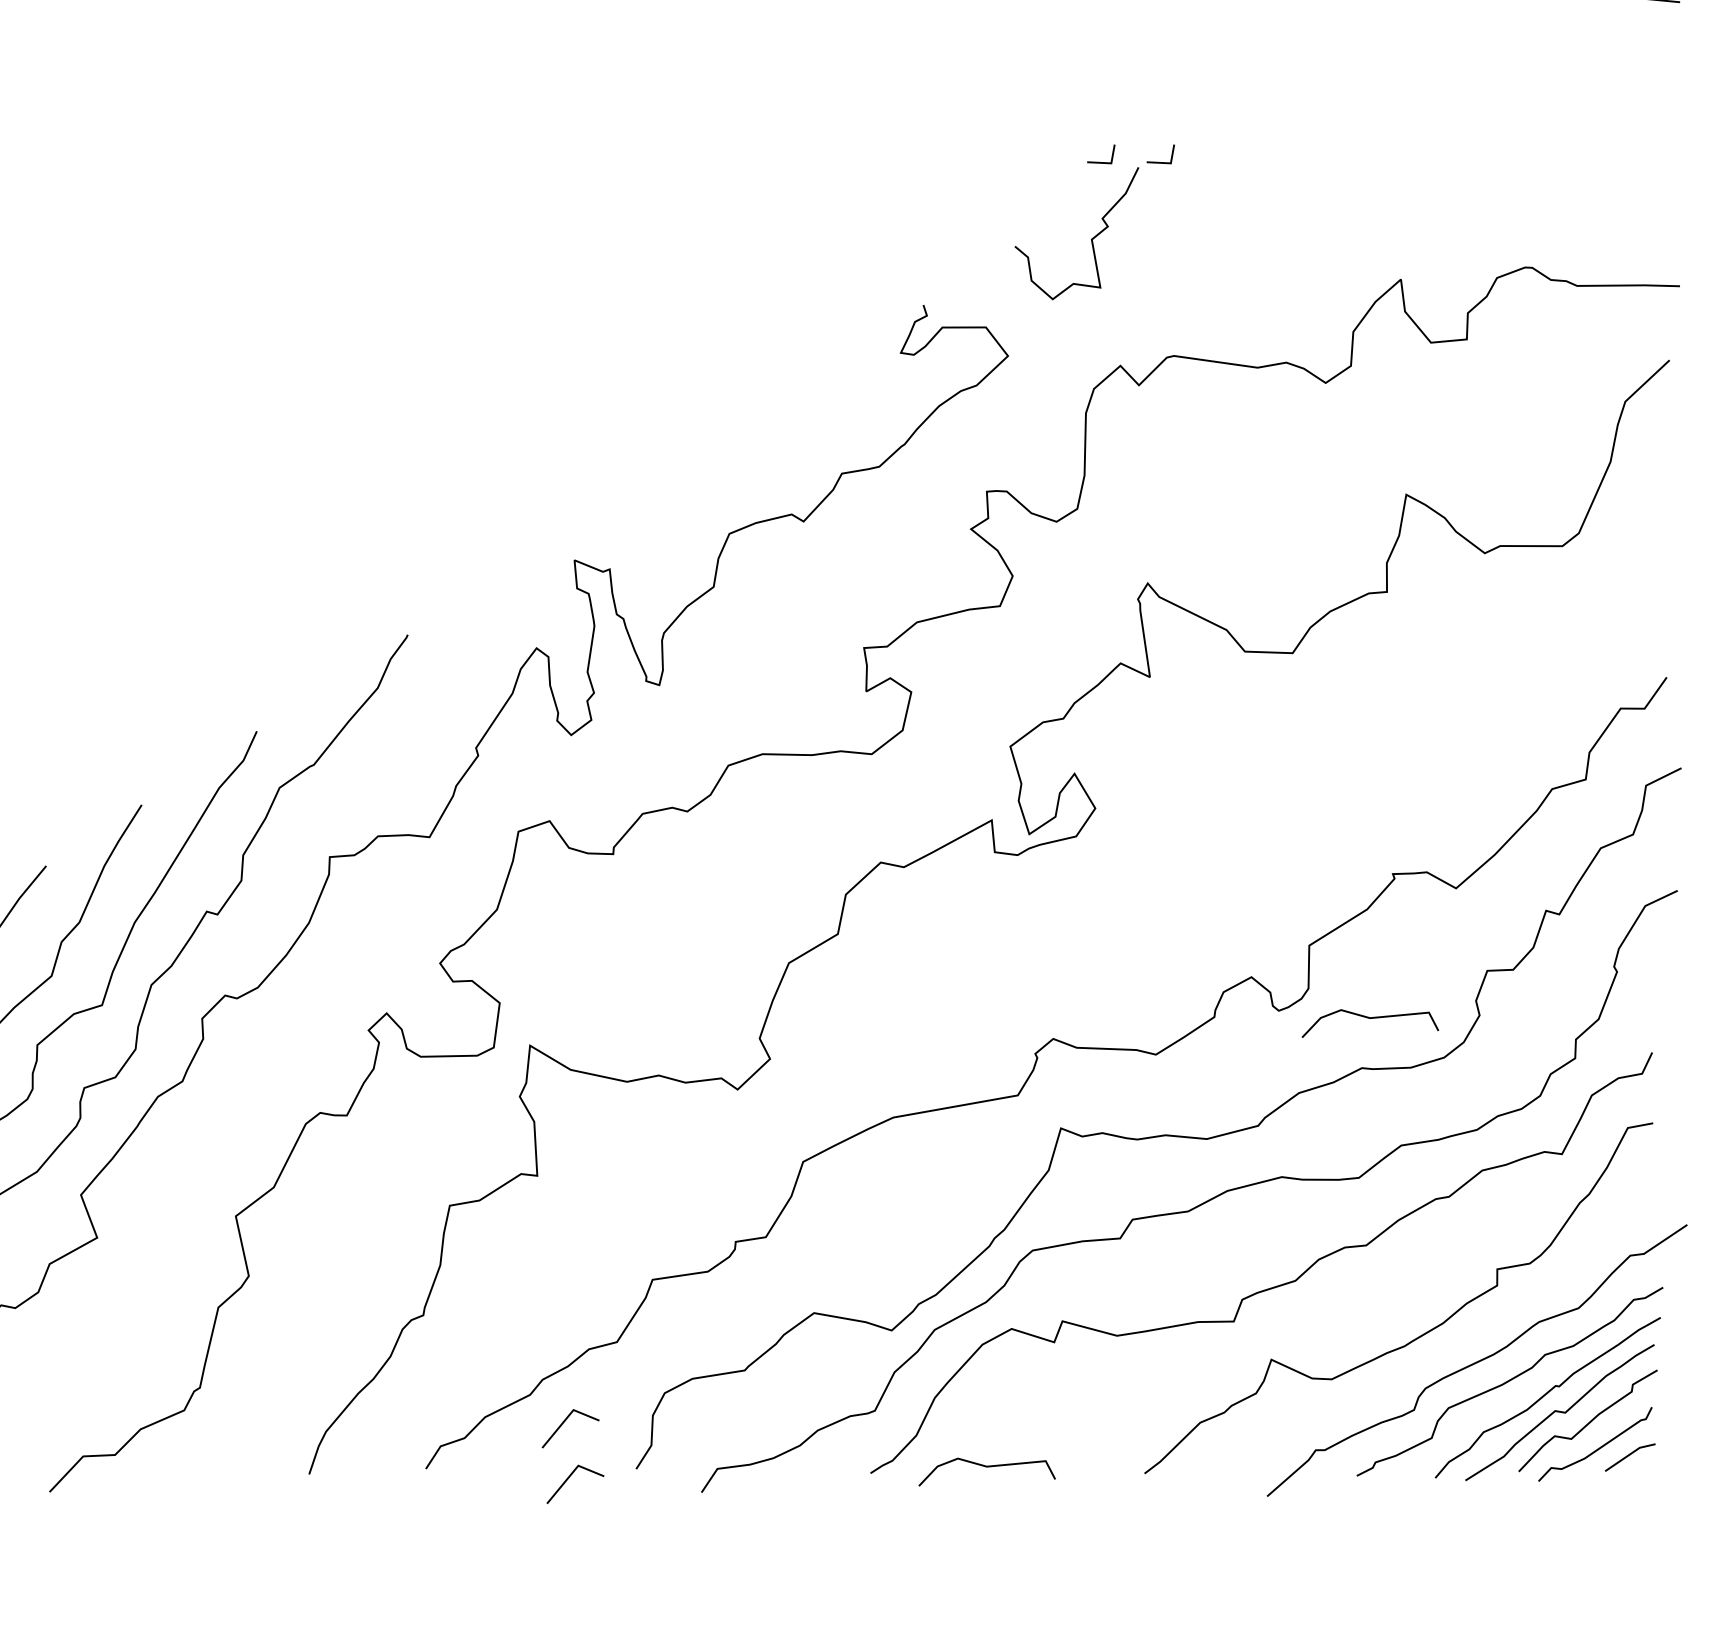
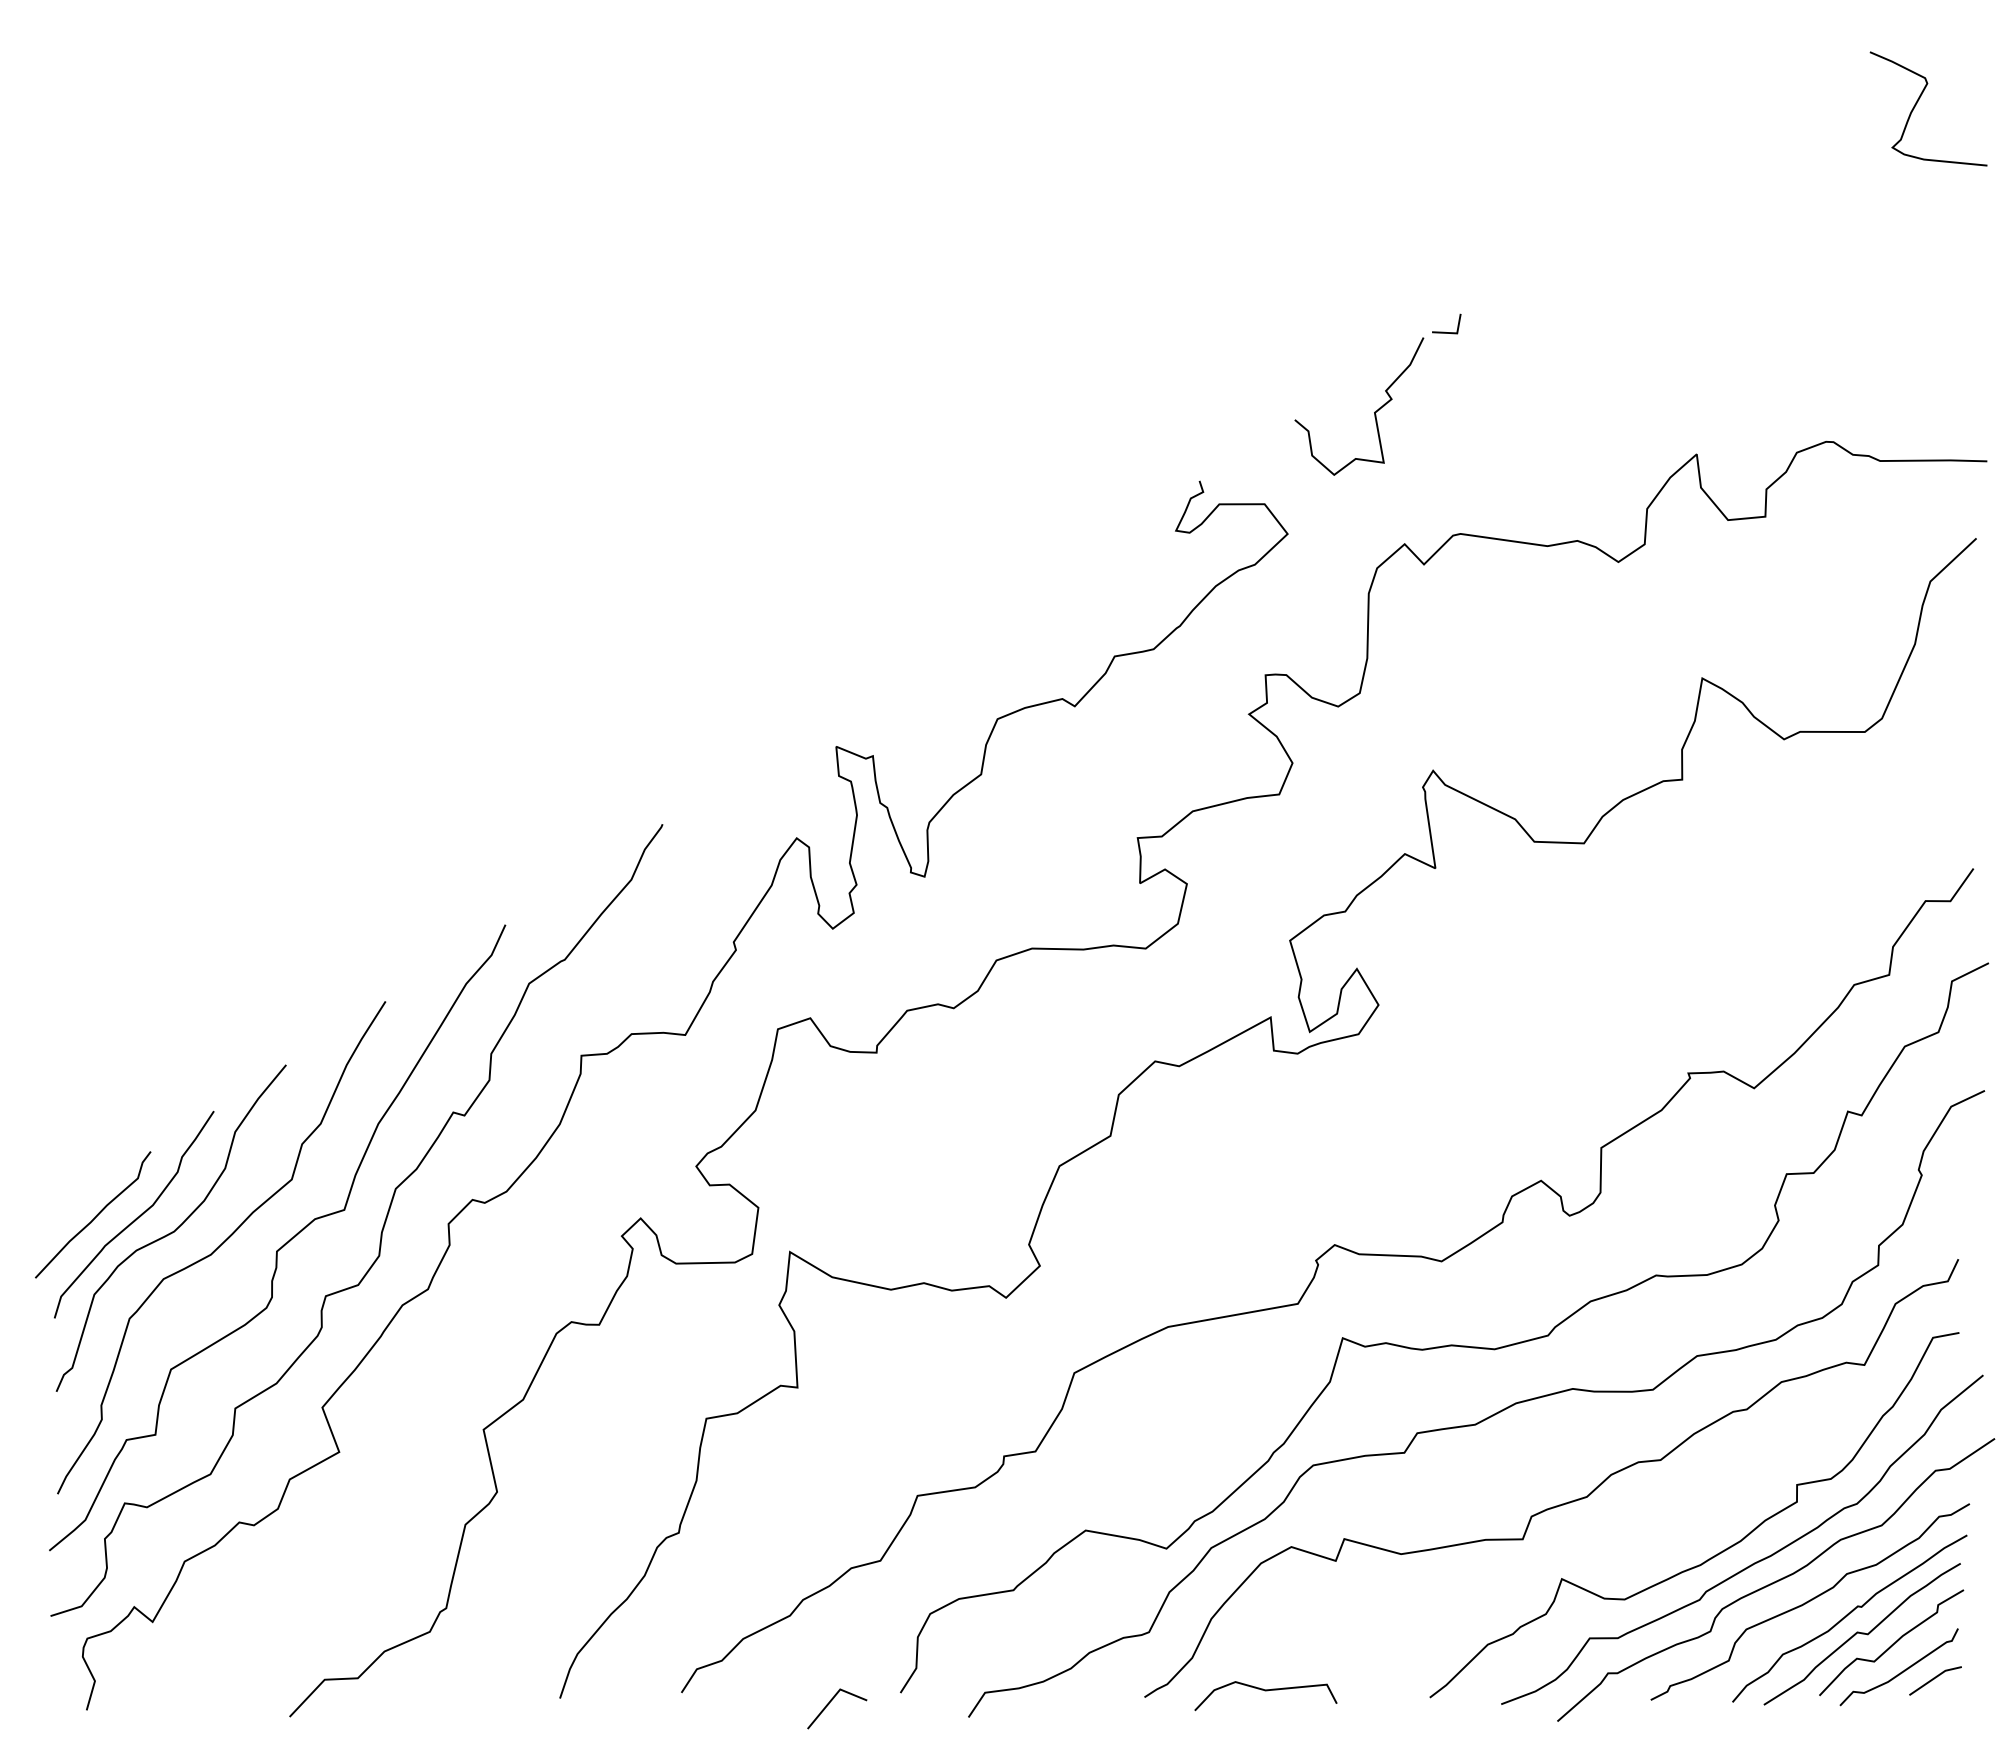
line: (1099, 161) -> (1382, 331), removed
curve: (1369, 1019) -> (1664, 1224), removed
curve: (1456, 1343) -> (1754, 1562), added
line: (563, 1424) -> (824, 1646), removed

